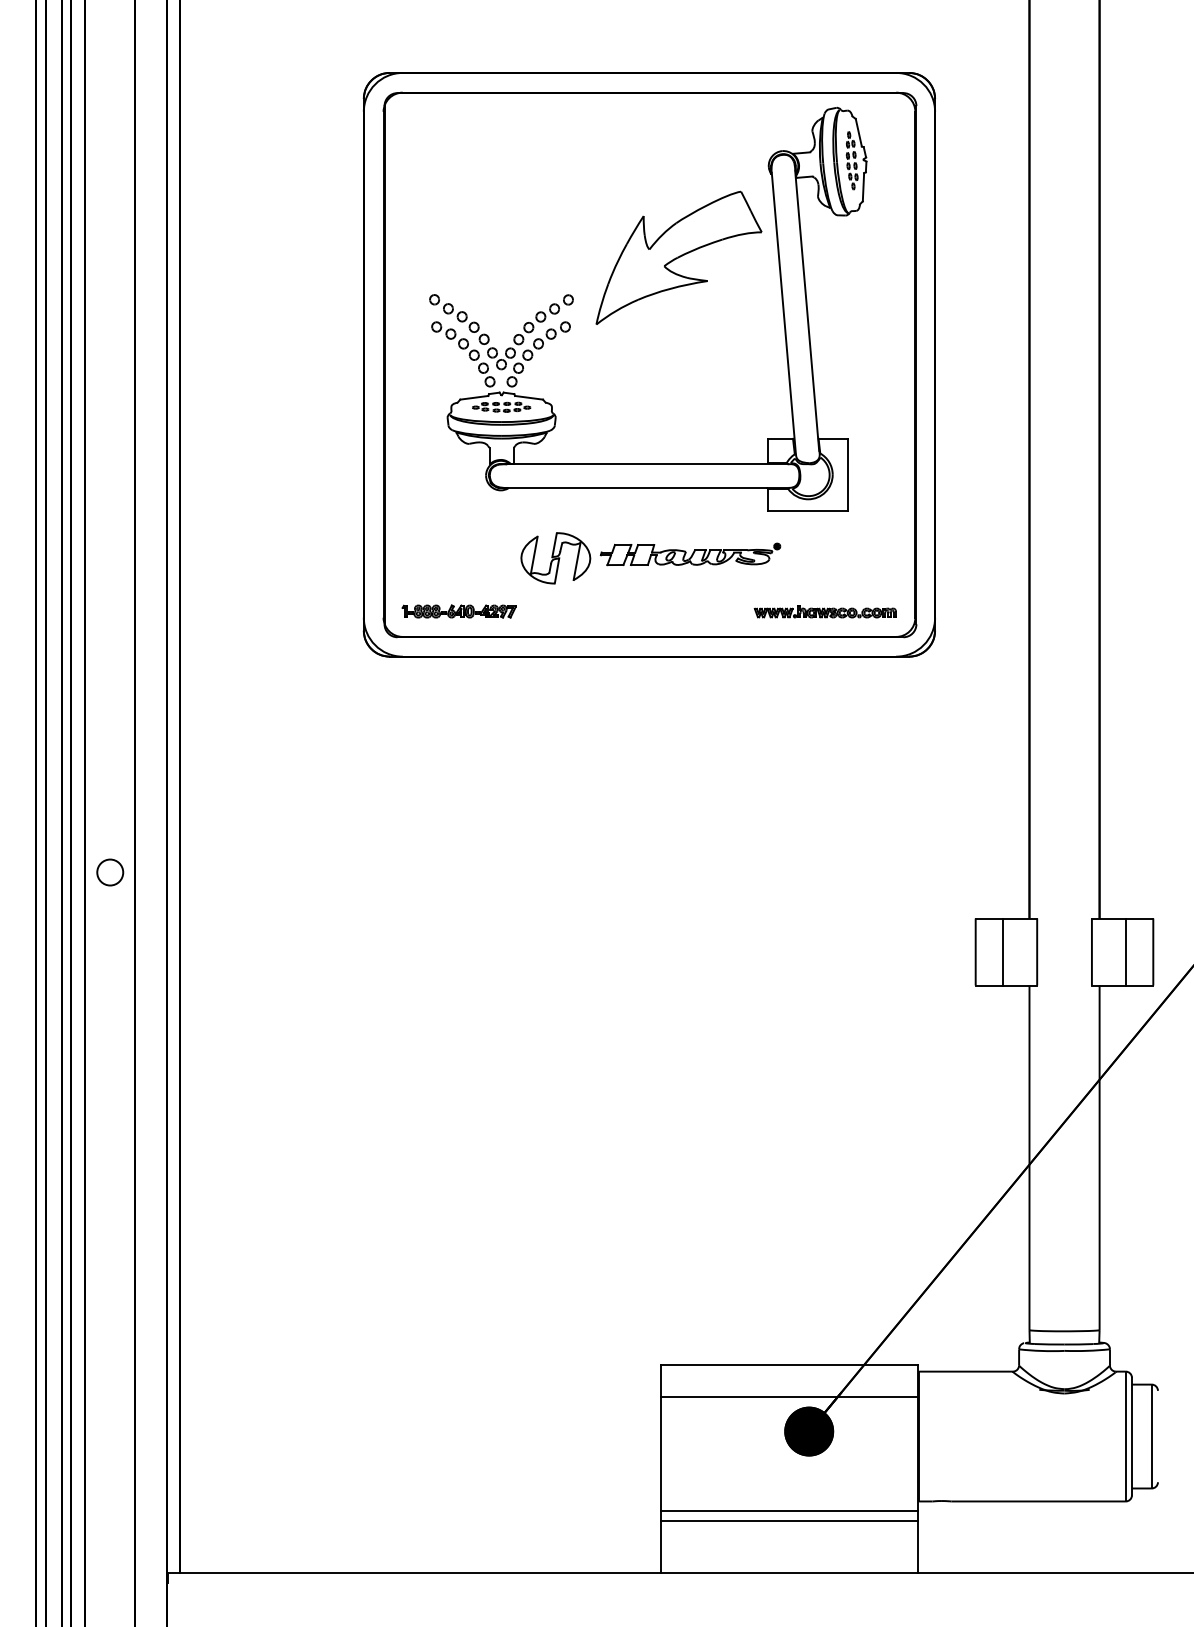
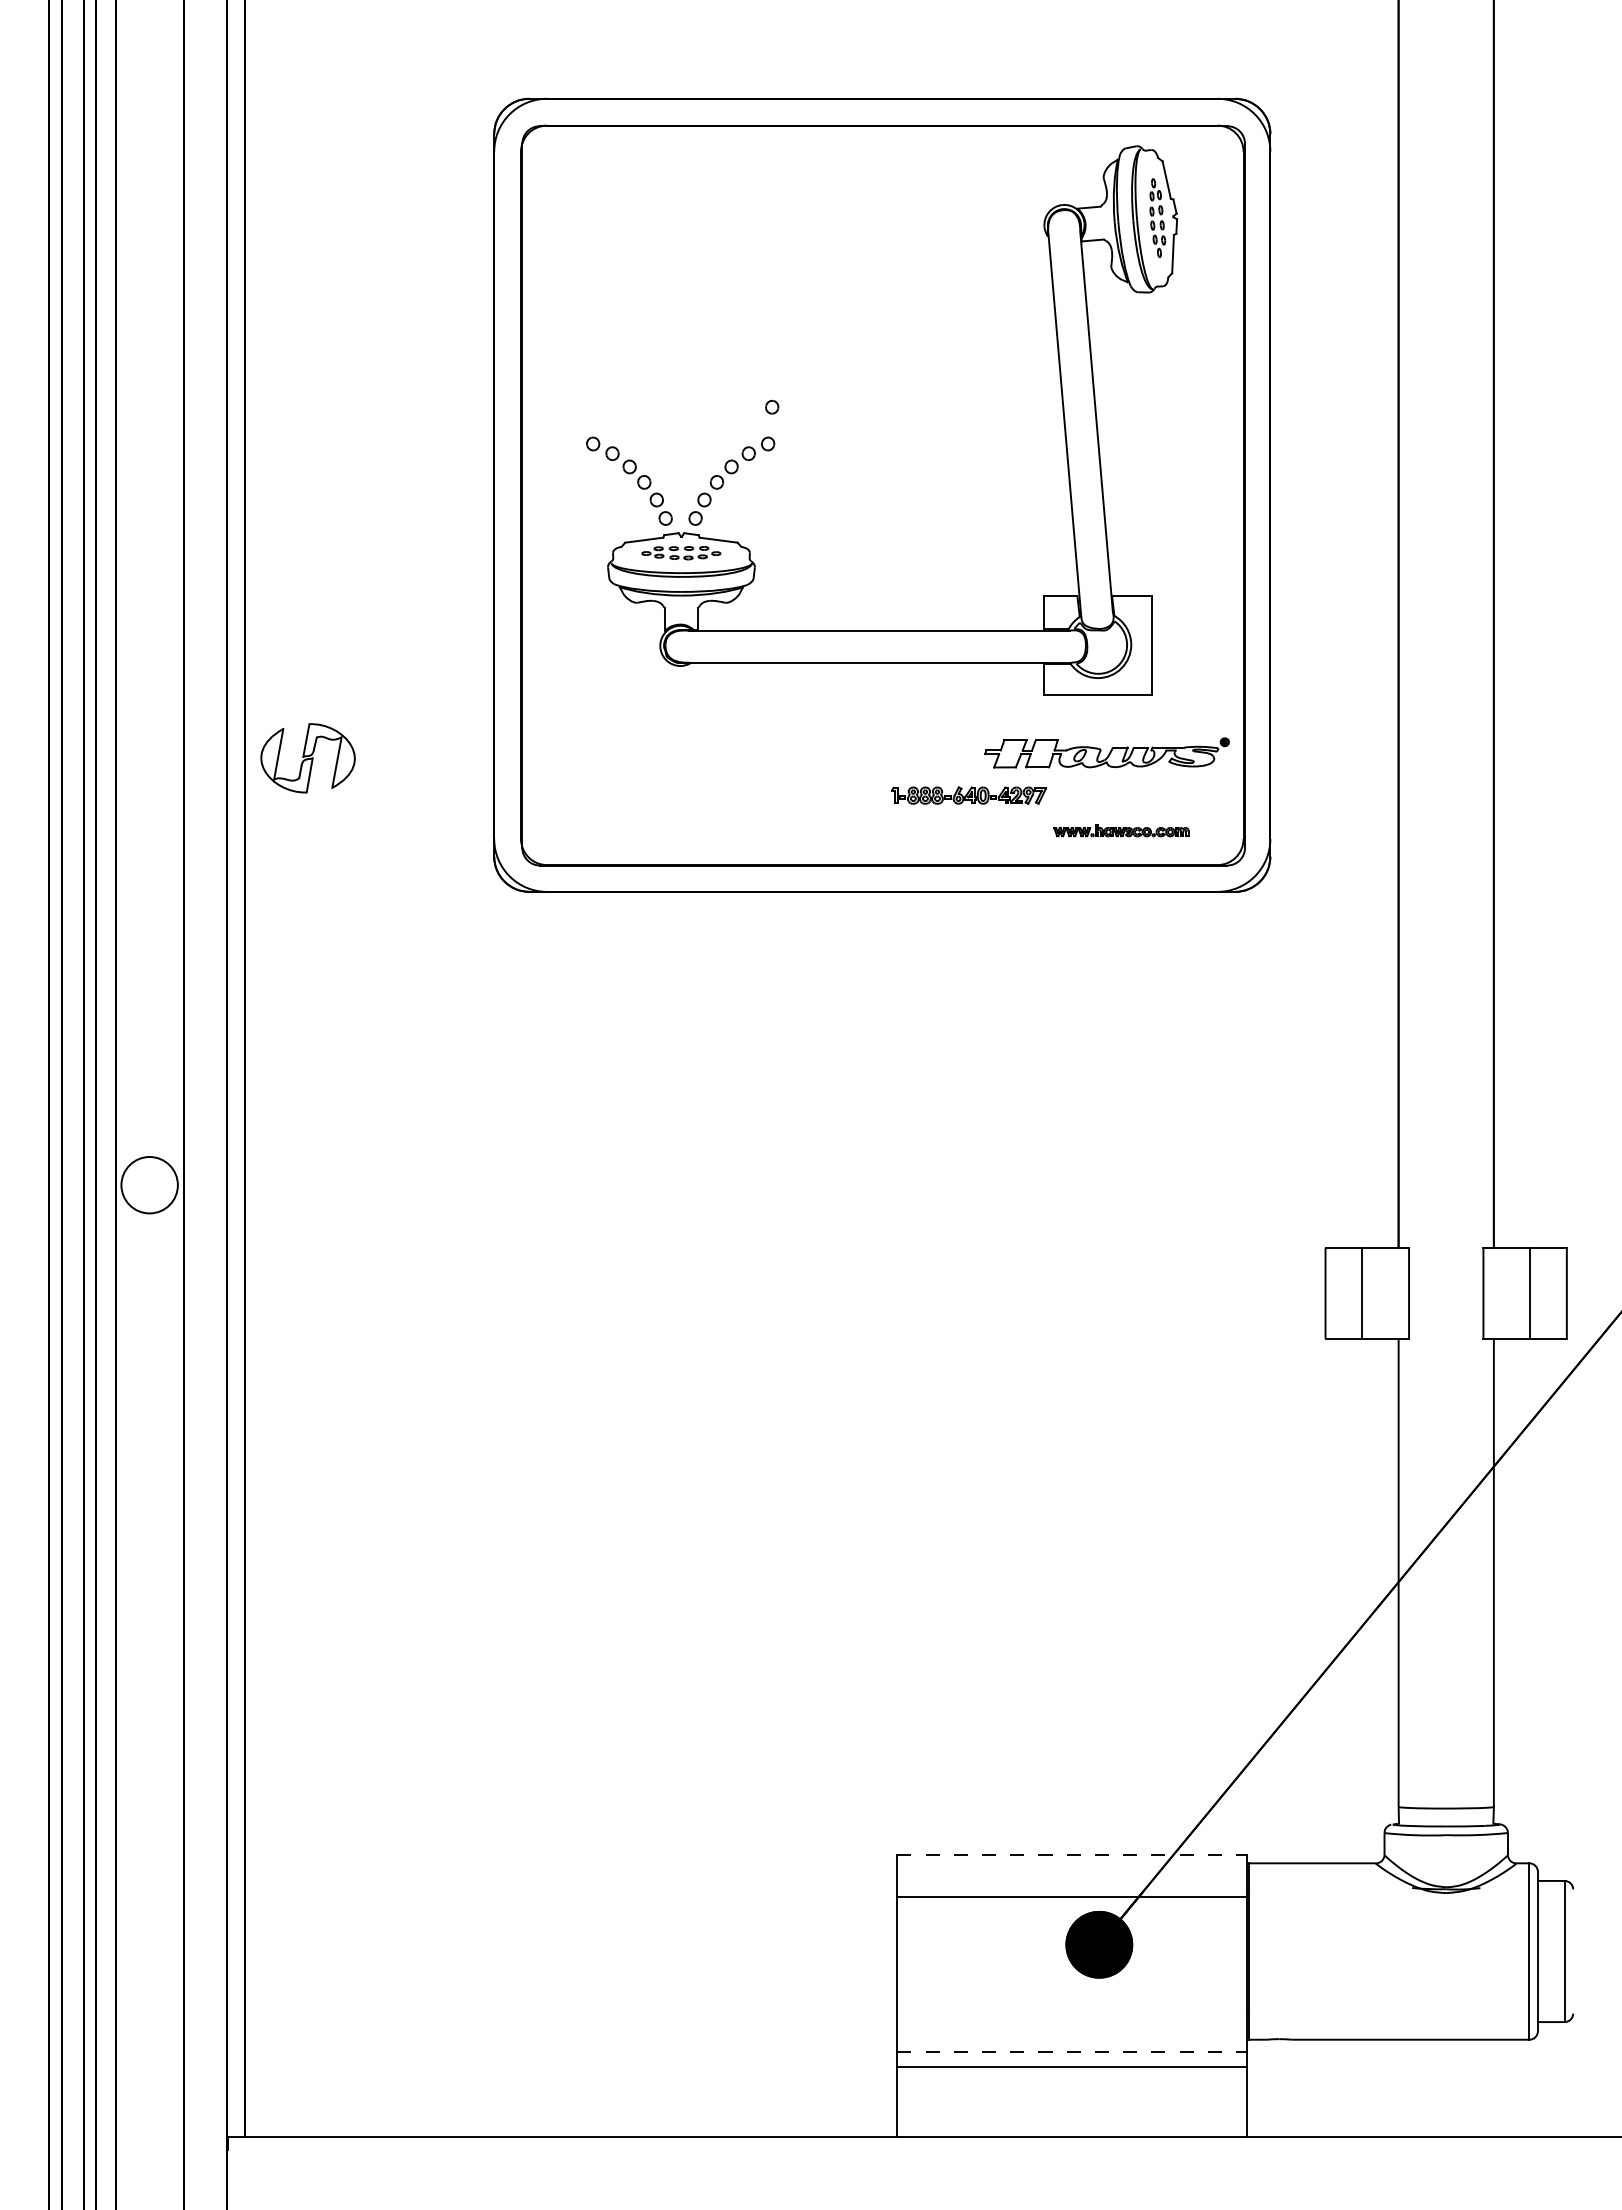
part: (679, 258) -> (922, 350), removed
part: (489, 336) -> (664, 457), removed
part: (690, 554) -> (1106, 752), moved
part: (555, 558) -> (307, 758), moved
part: (459, 611) -> (968, 795), moved
part: (825, 611) -> (1121, 830), size x0.7
circle: (110, 872) -> (149, 1184), size x1.6
line: (788, 1365) -> (1071, 1854), solid -> dashed
line: (788, 1510) -> (1071, 2052), solid -> dashed

